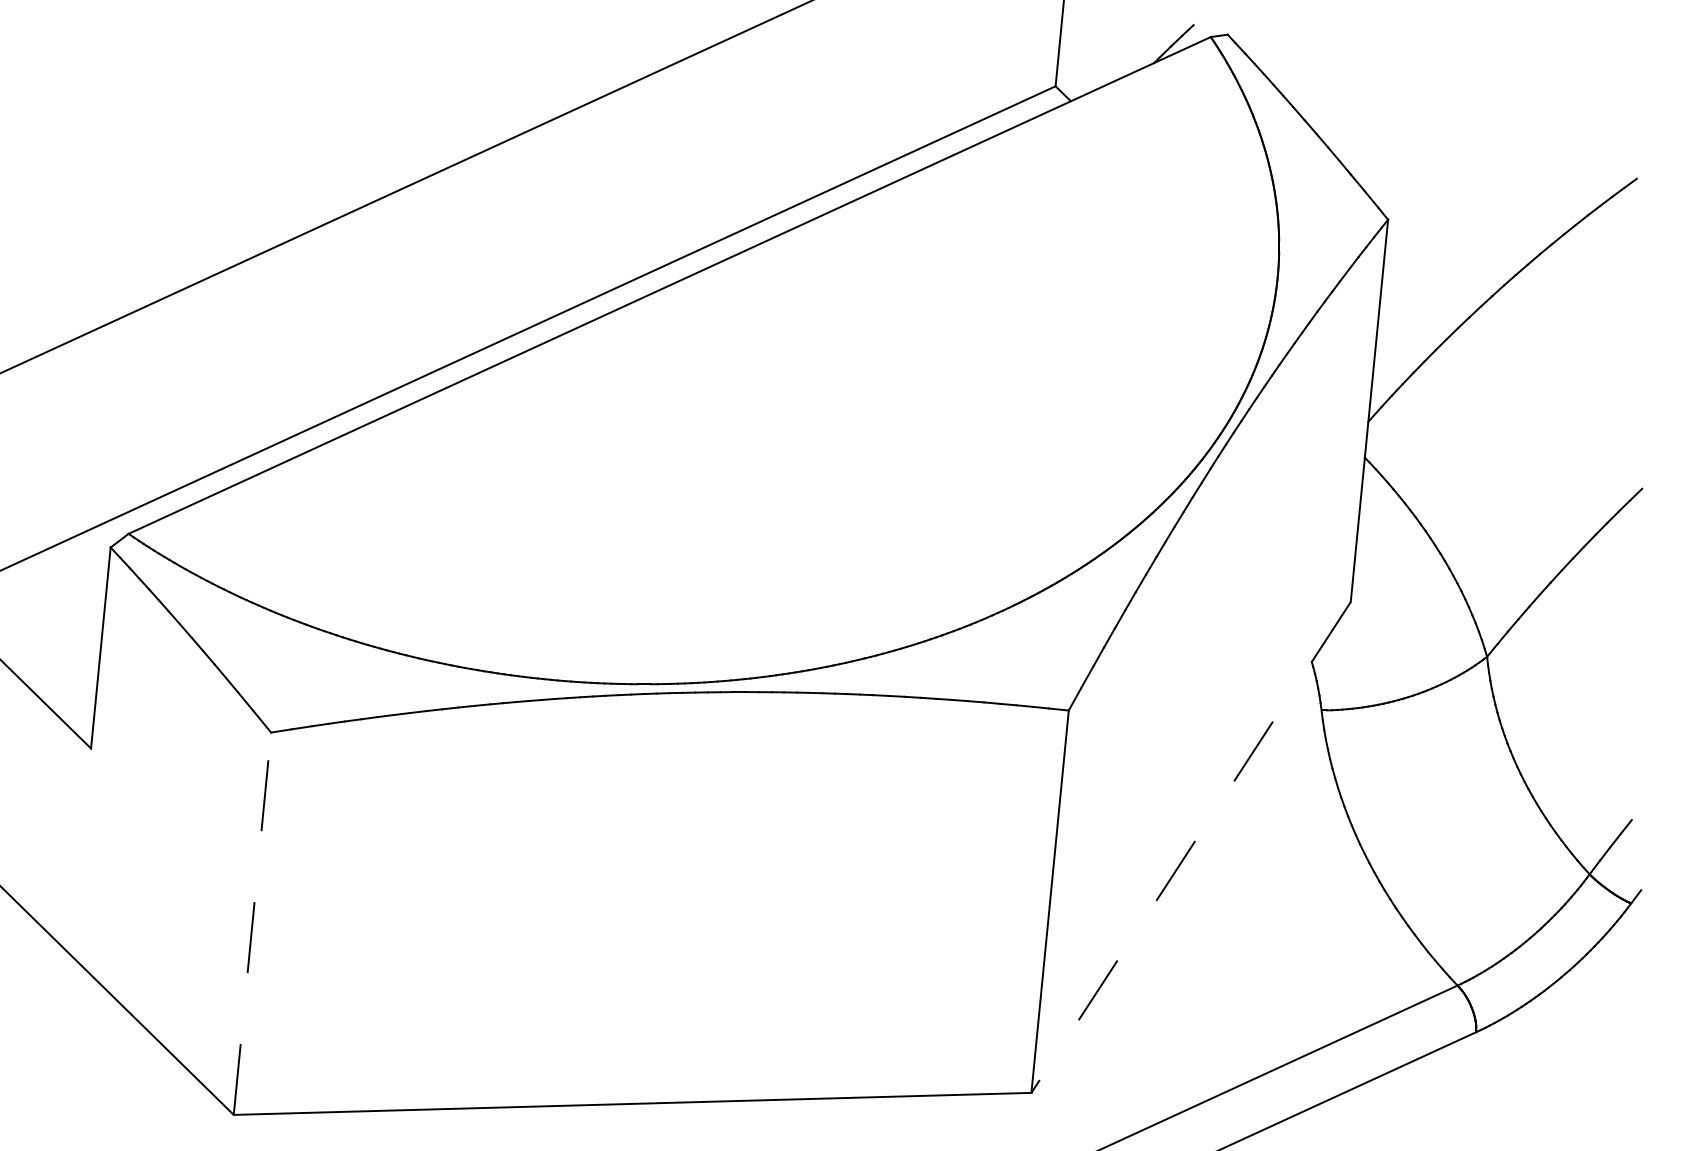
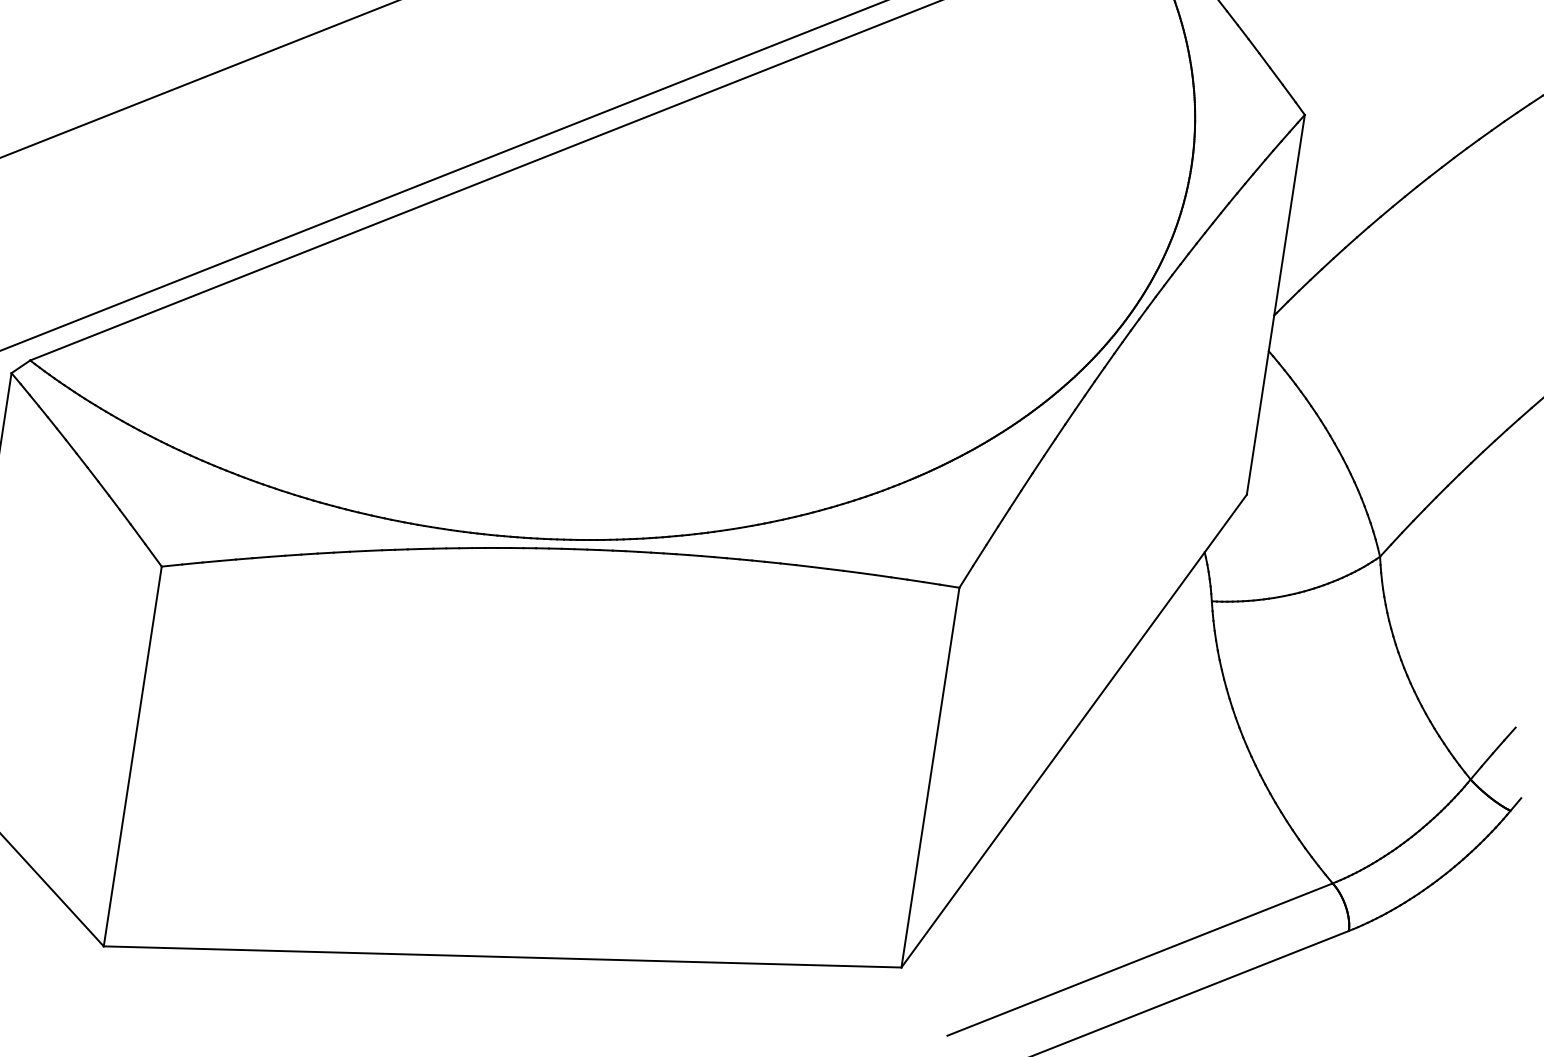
line: (1191, 847) -> (1074, 731), dashed -> solid
line: (252, 923) -> (132, 756), dashed -> solid

